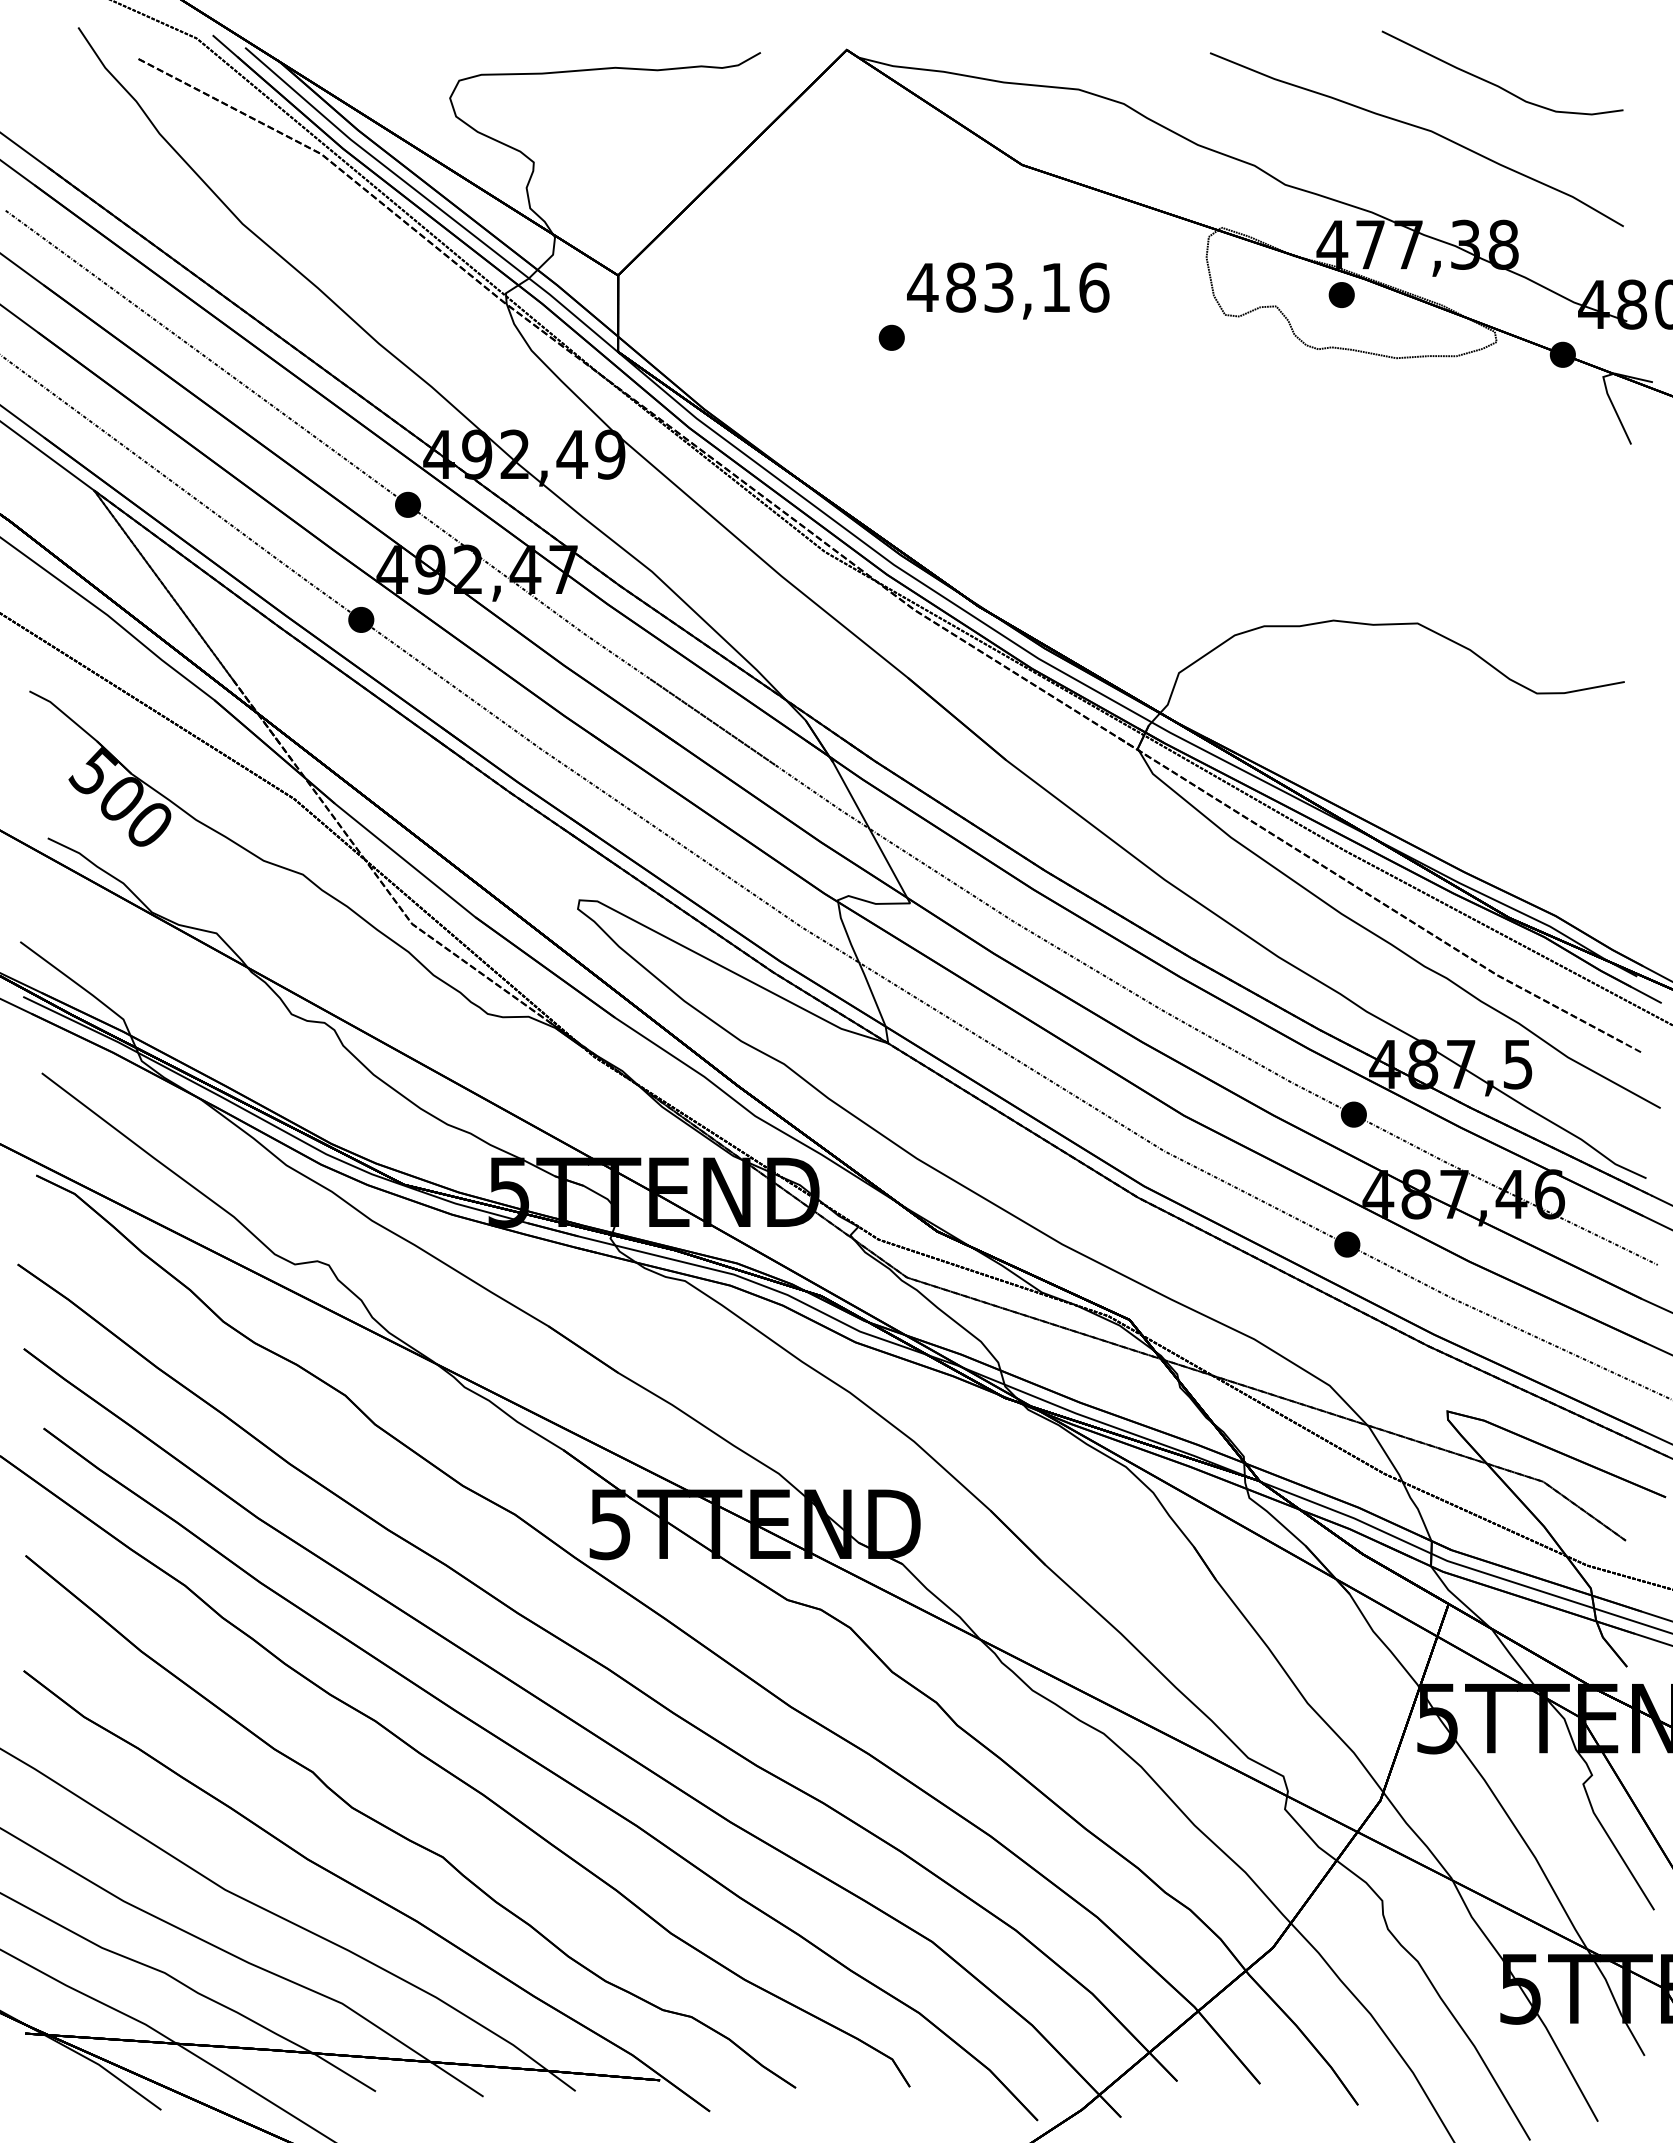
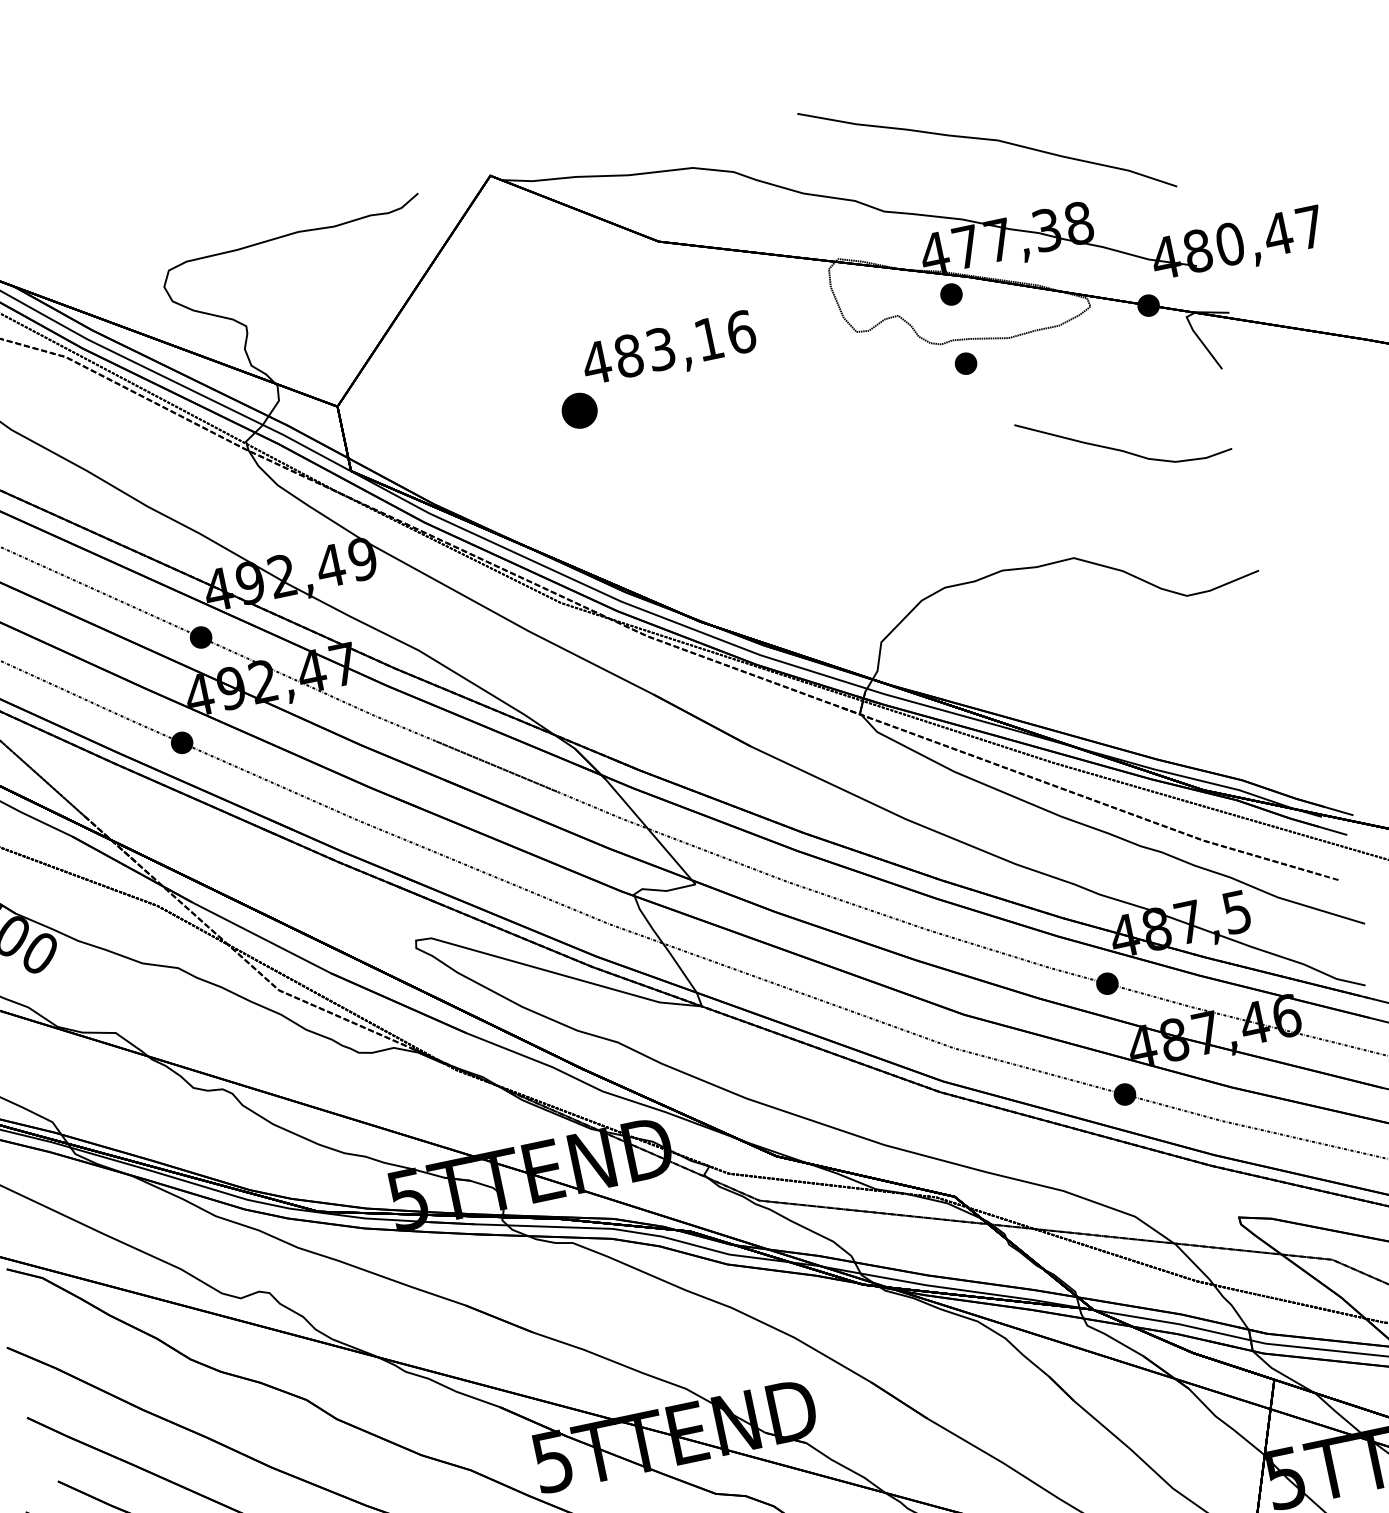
curve: (1496, 84) -> (1120, 449), moved
part: (891, 337) -> (579, 410), size x1.6
part: (1341, 376) -> (965, 363), added

